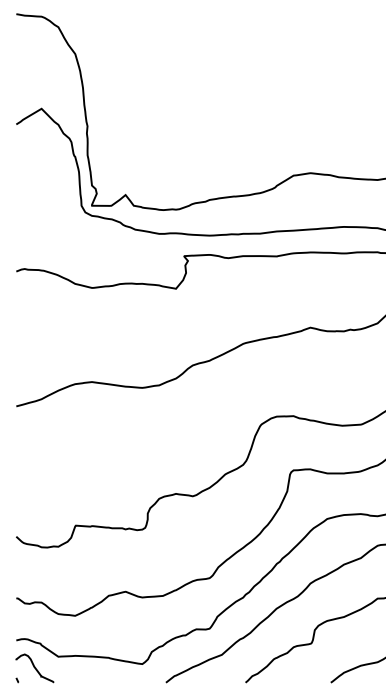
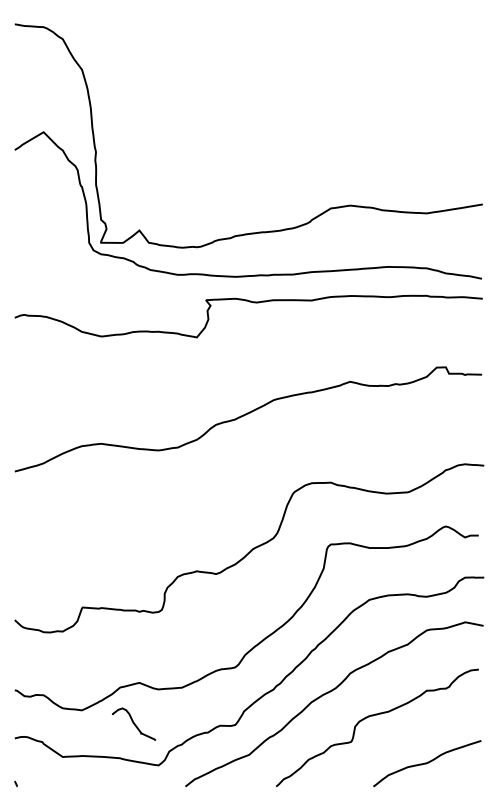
curve: (34, 667) -> (133, 723), moved

